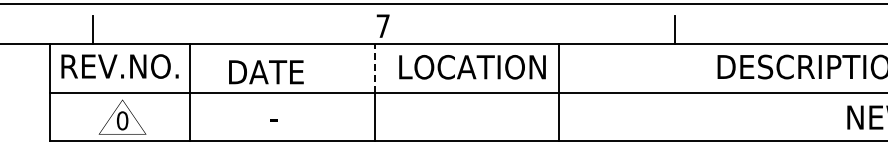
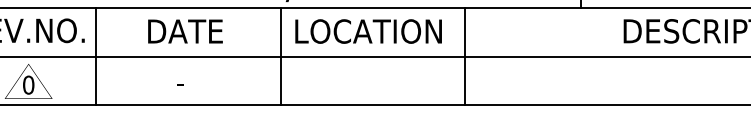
text: (472, 67) -> (368, 31), moved
line: (375, 68) -> (281, 32), dashed -> solid
text: (266, 72) -> (185, 31), moved

